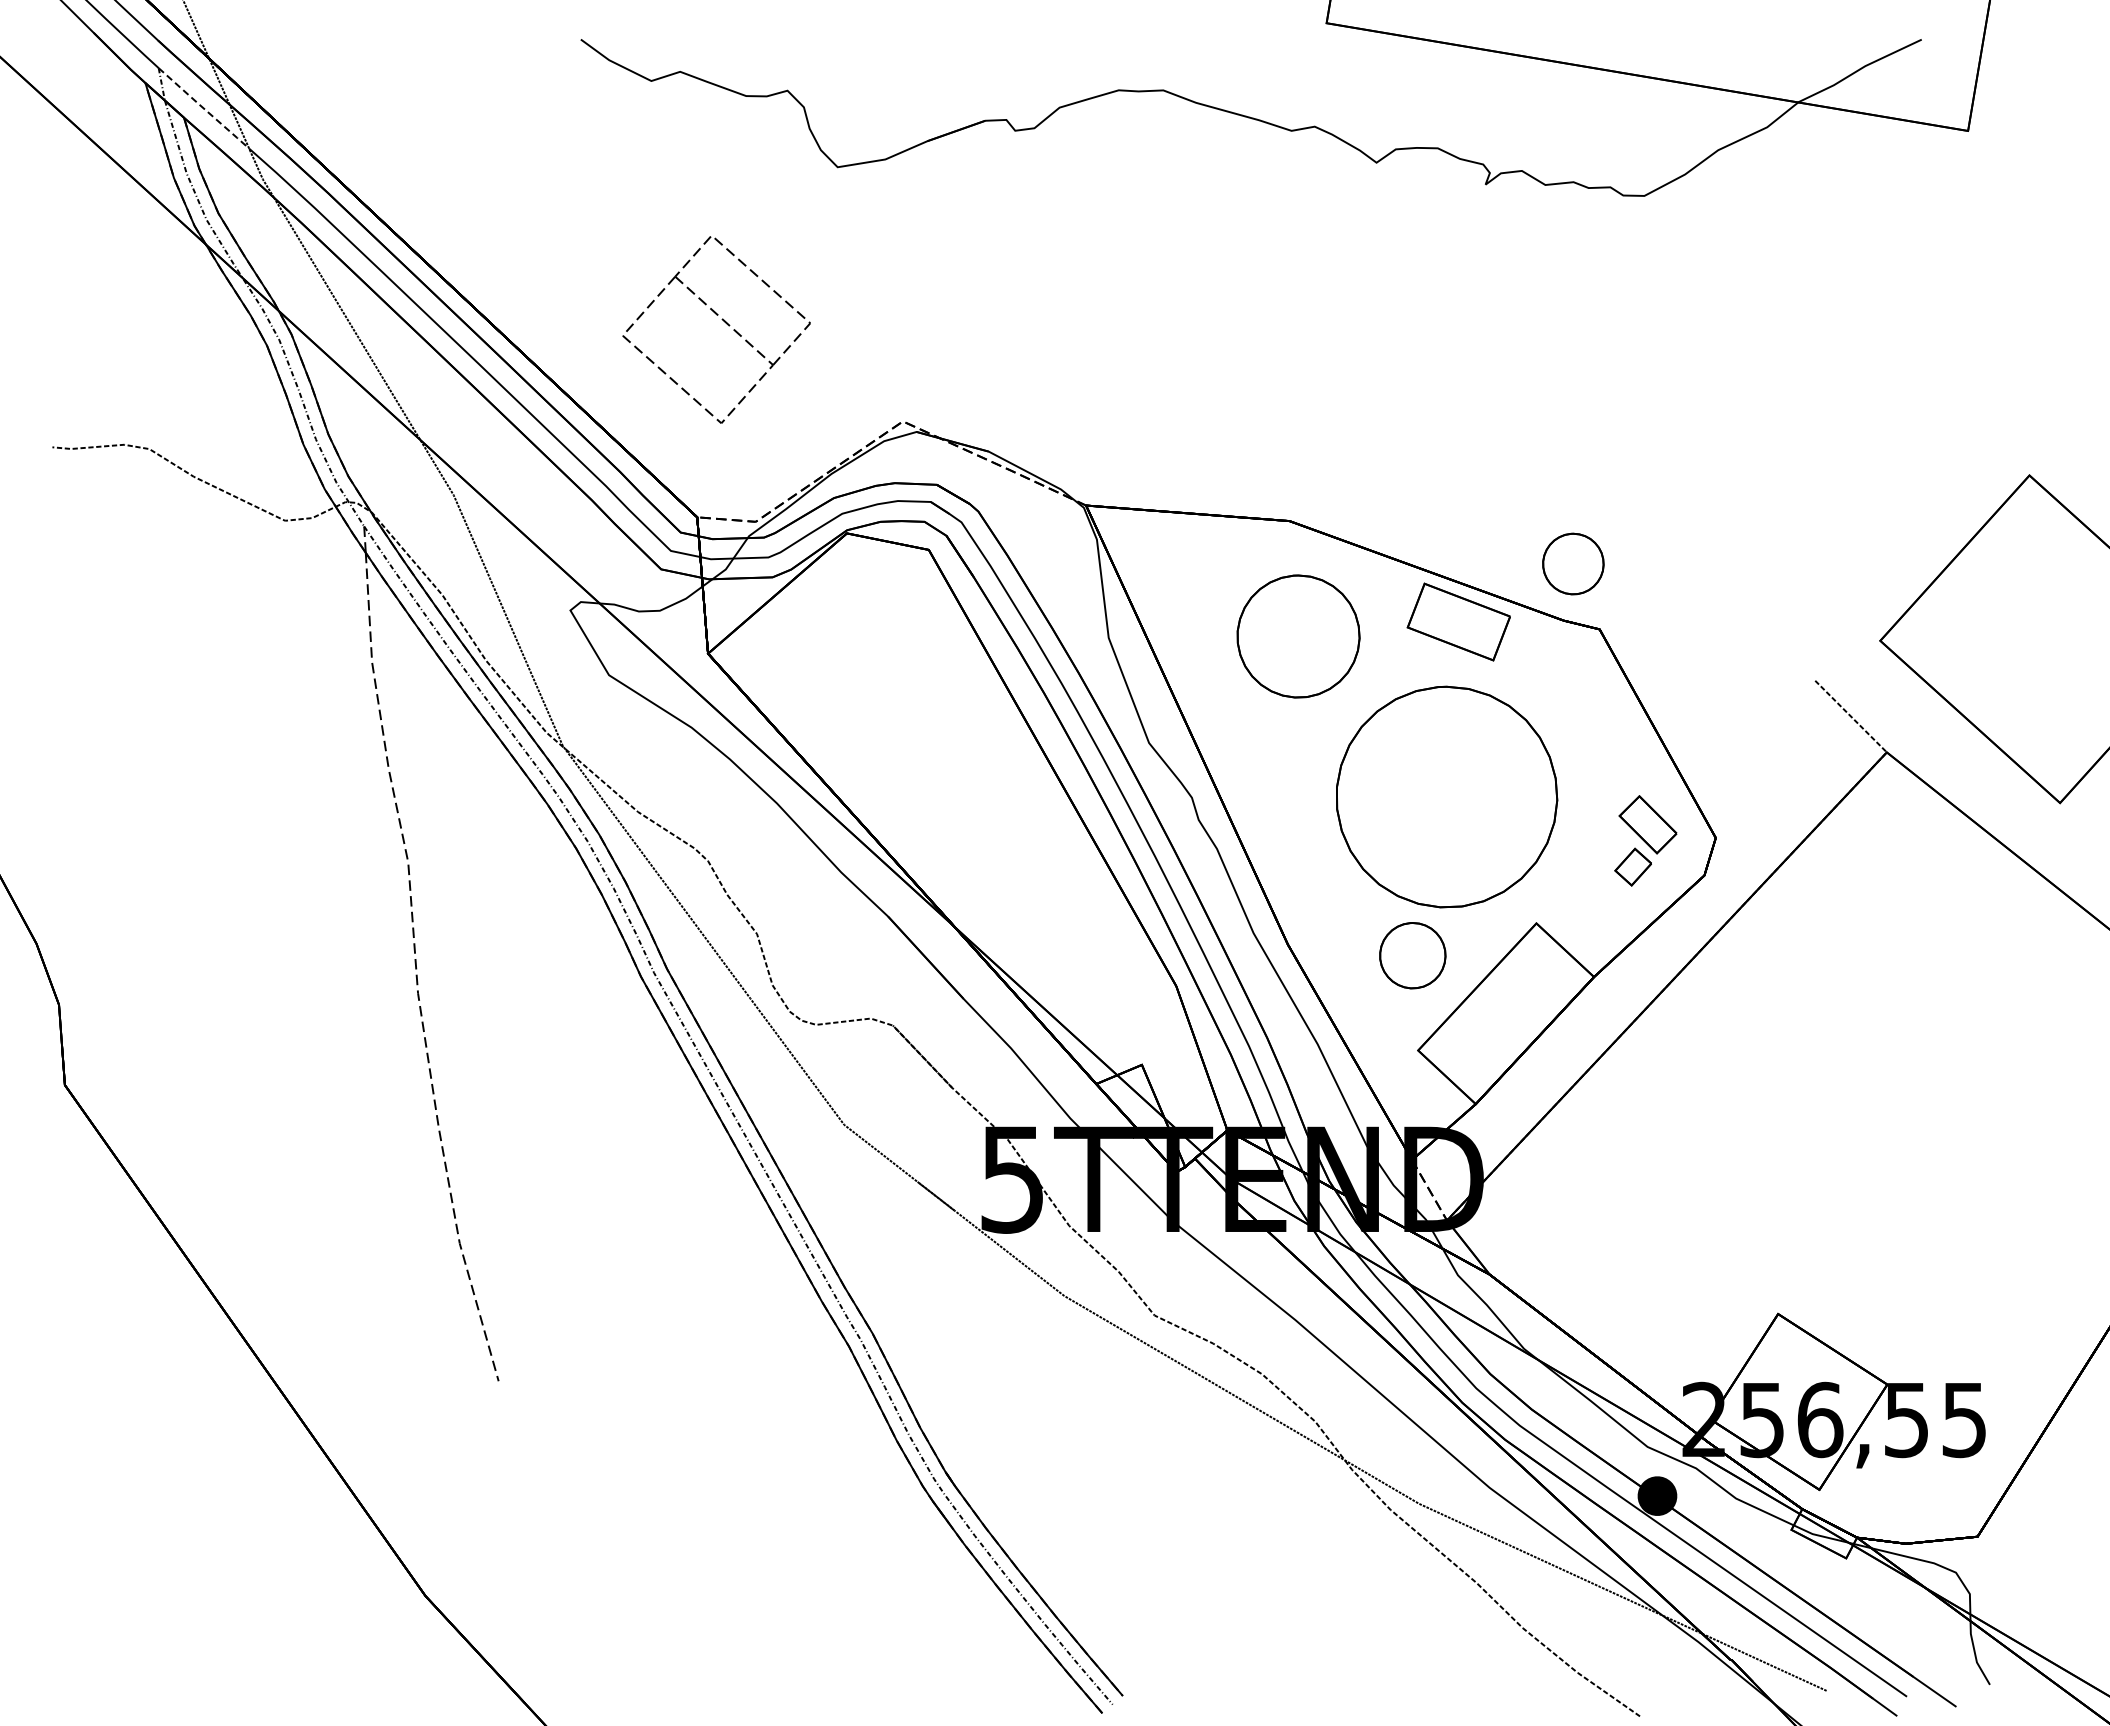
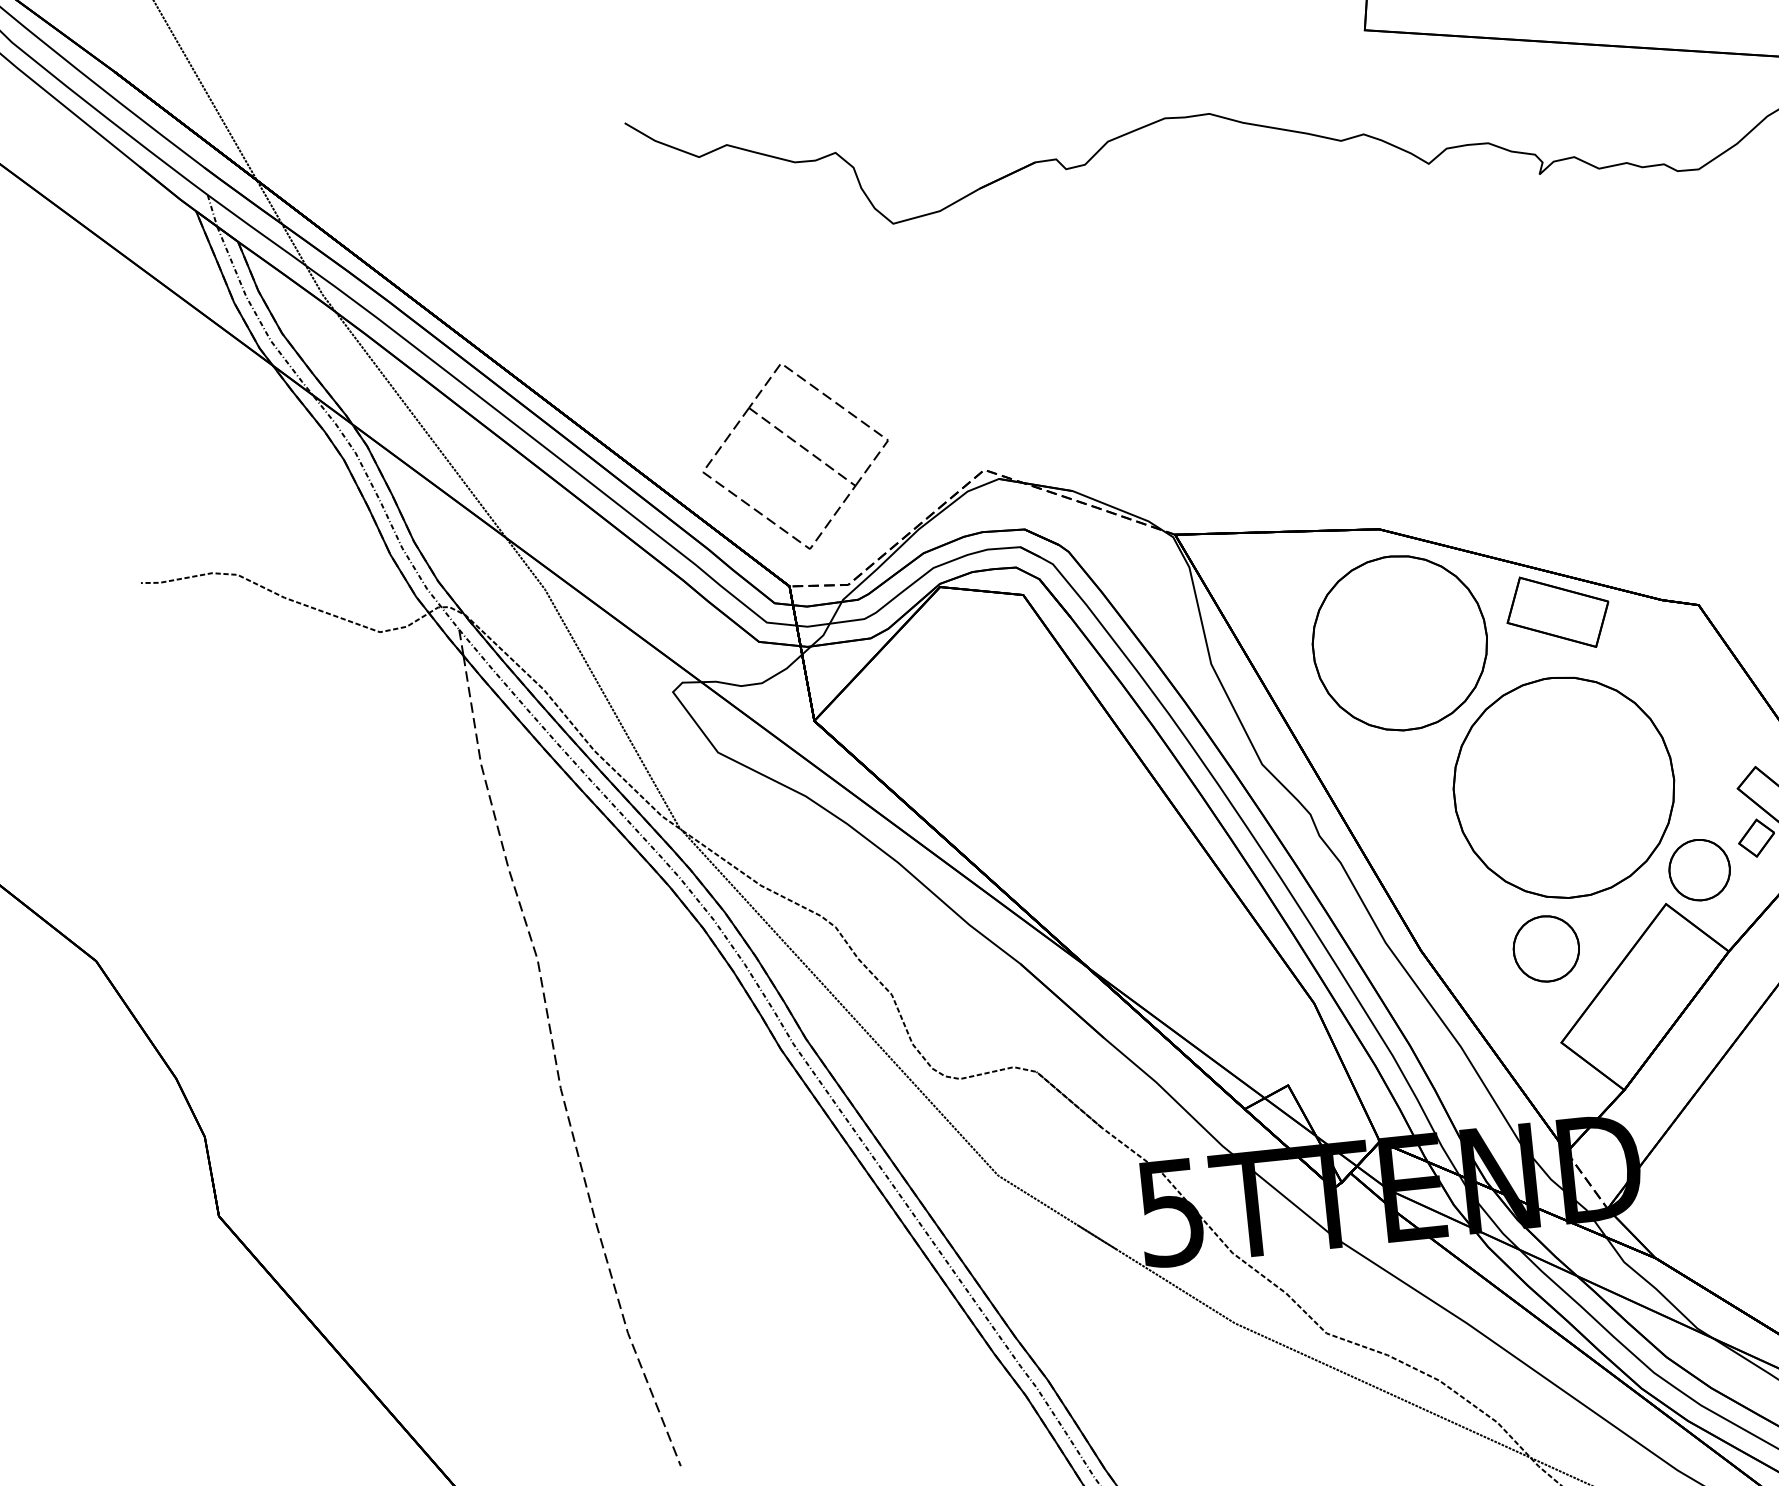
line: (203, 108) -> (256, 230), dashed -> solid
part: (723, 321) -> (801, 447), moved
part: (1573, 563) -> (1699, 869), moved
part: (1298, 636) -> (1399, 643), size x1.43

